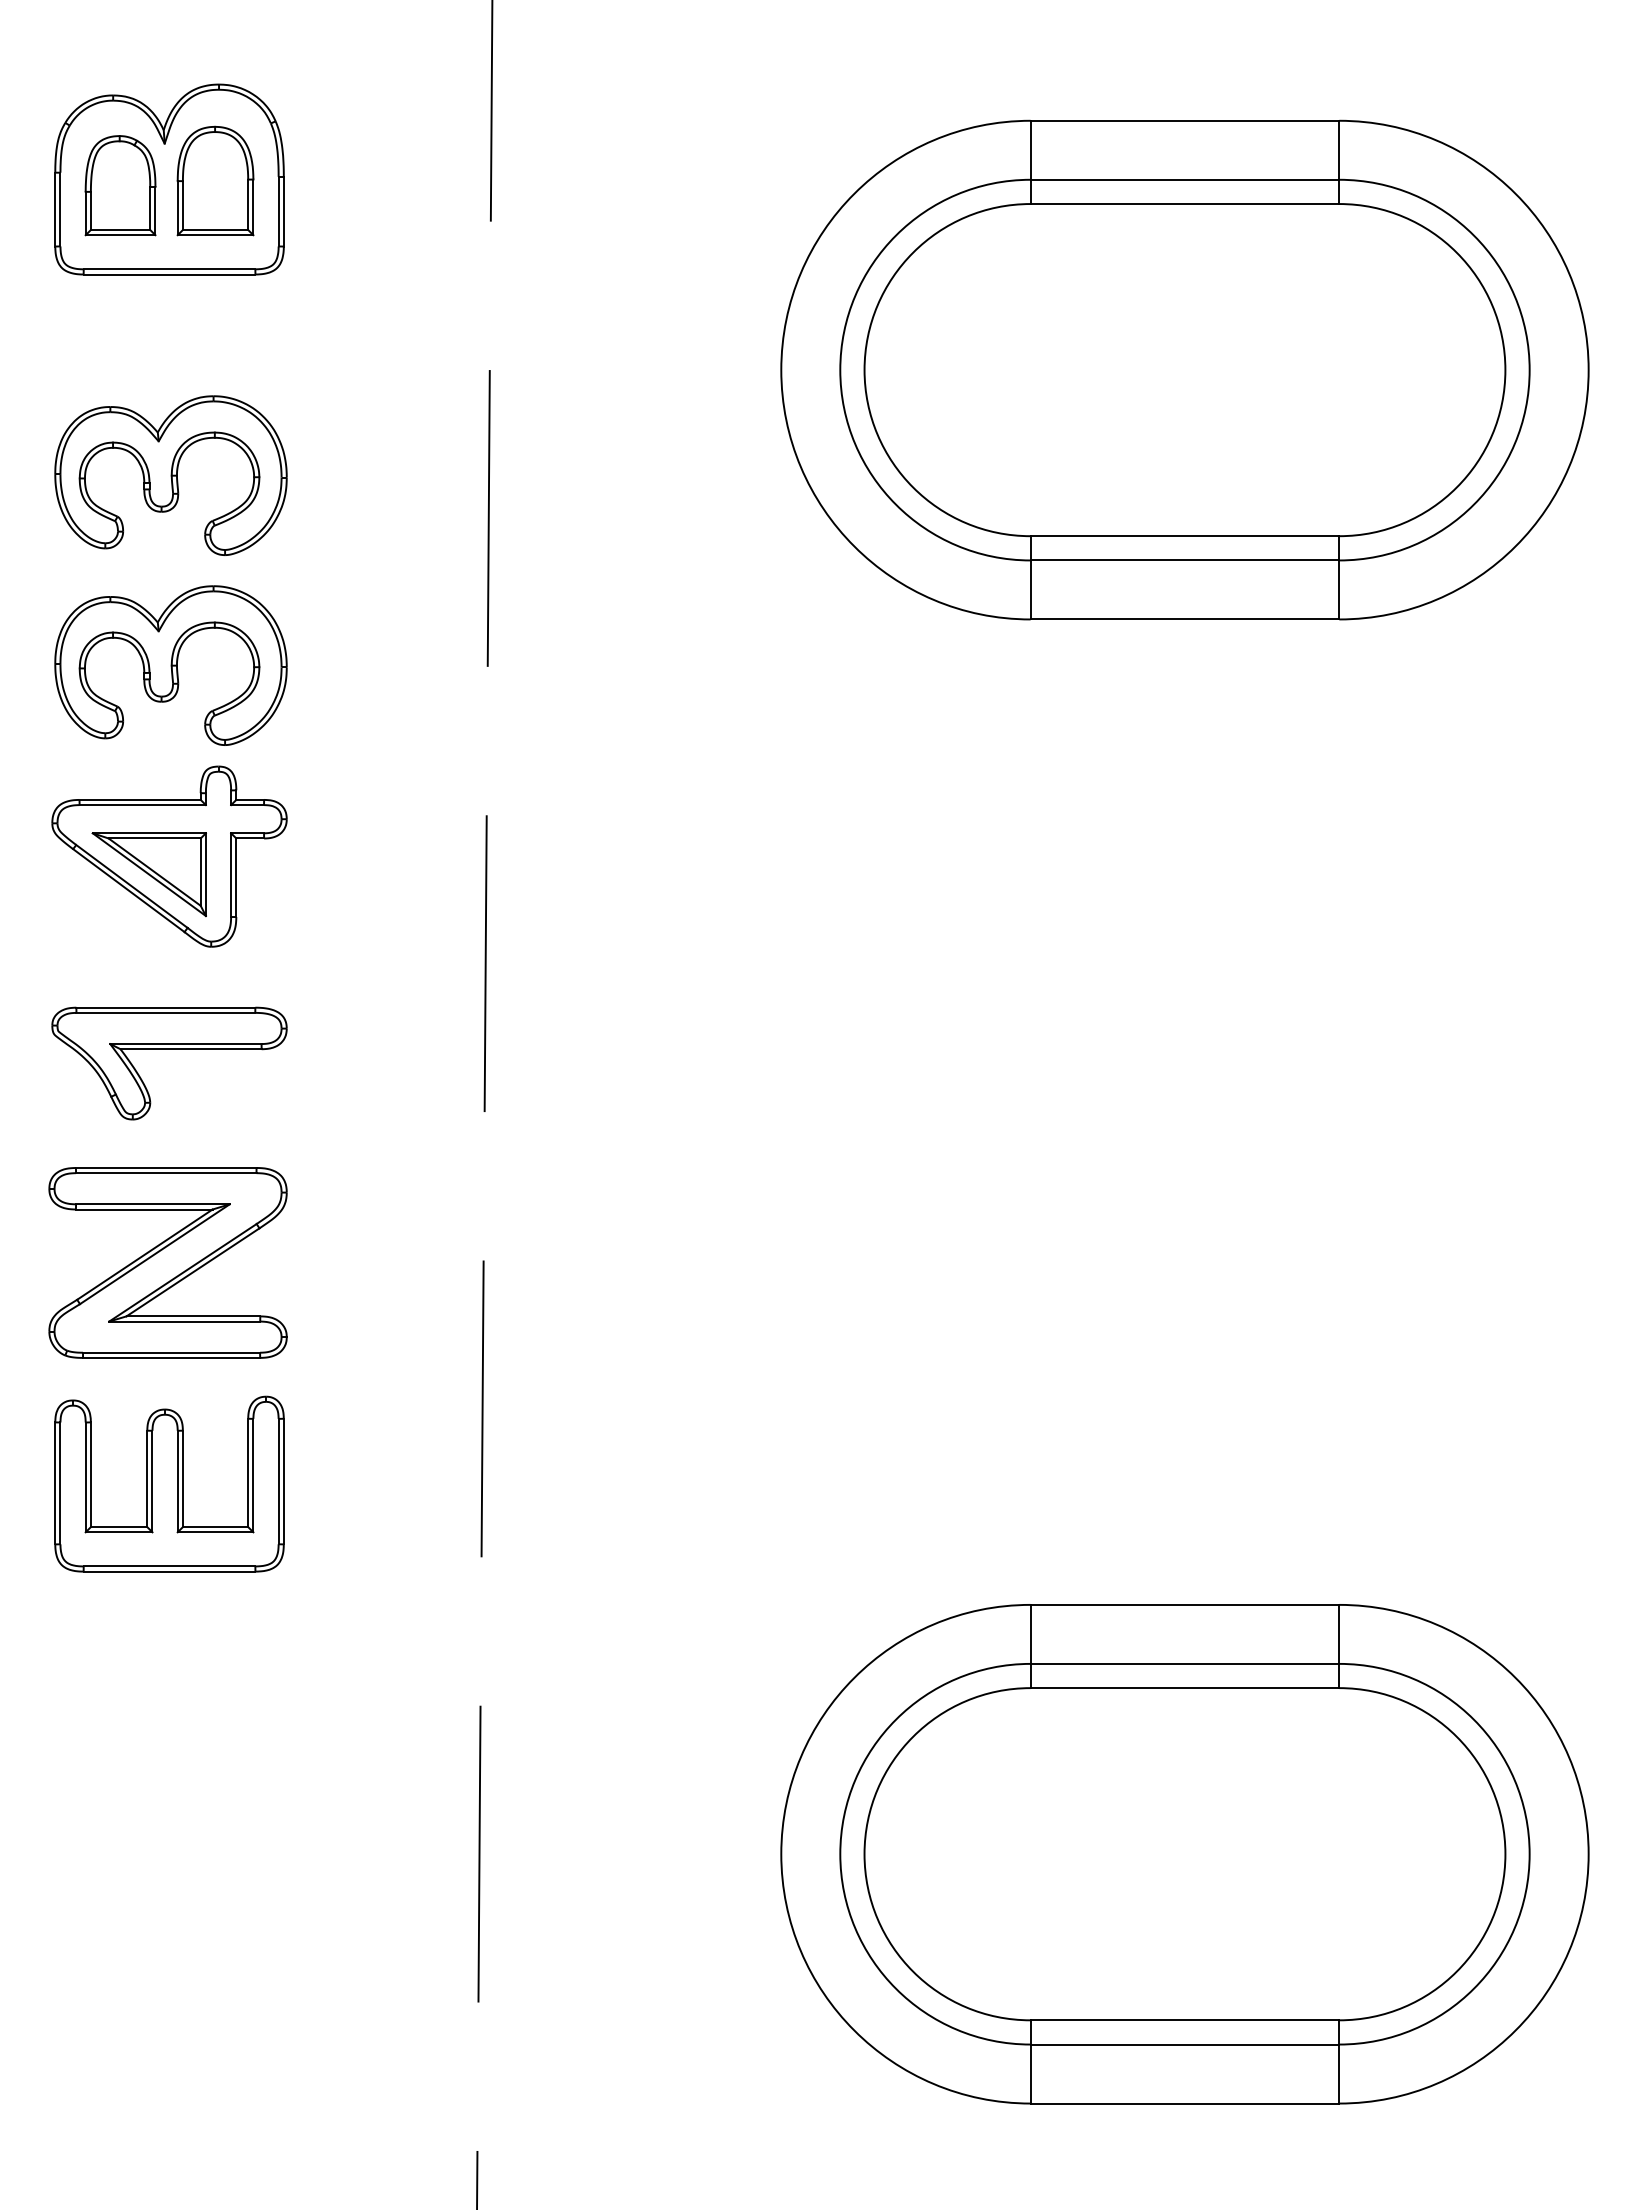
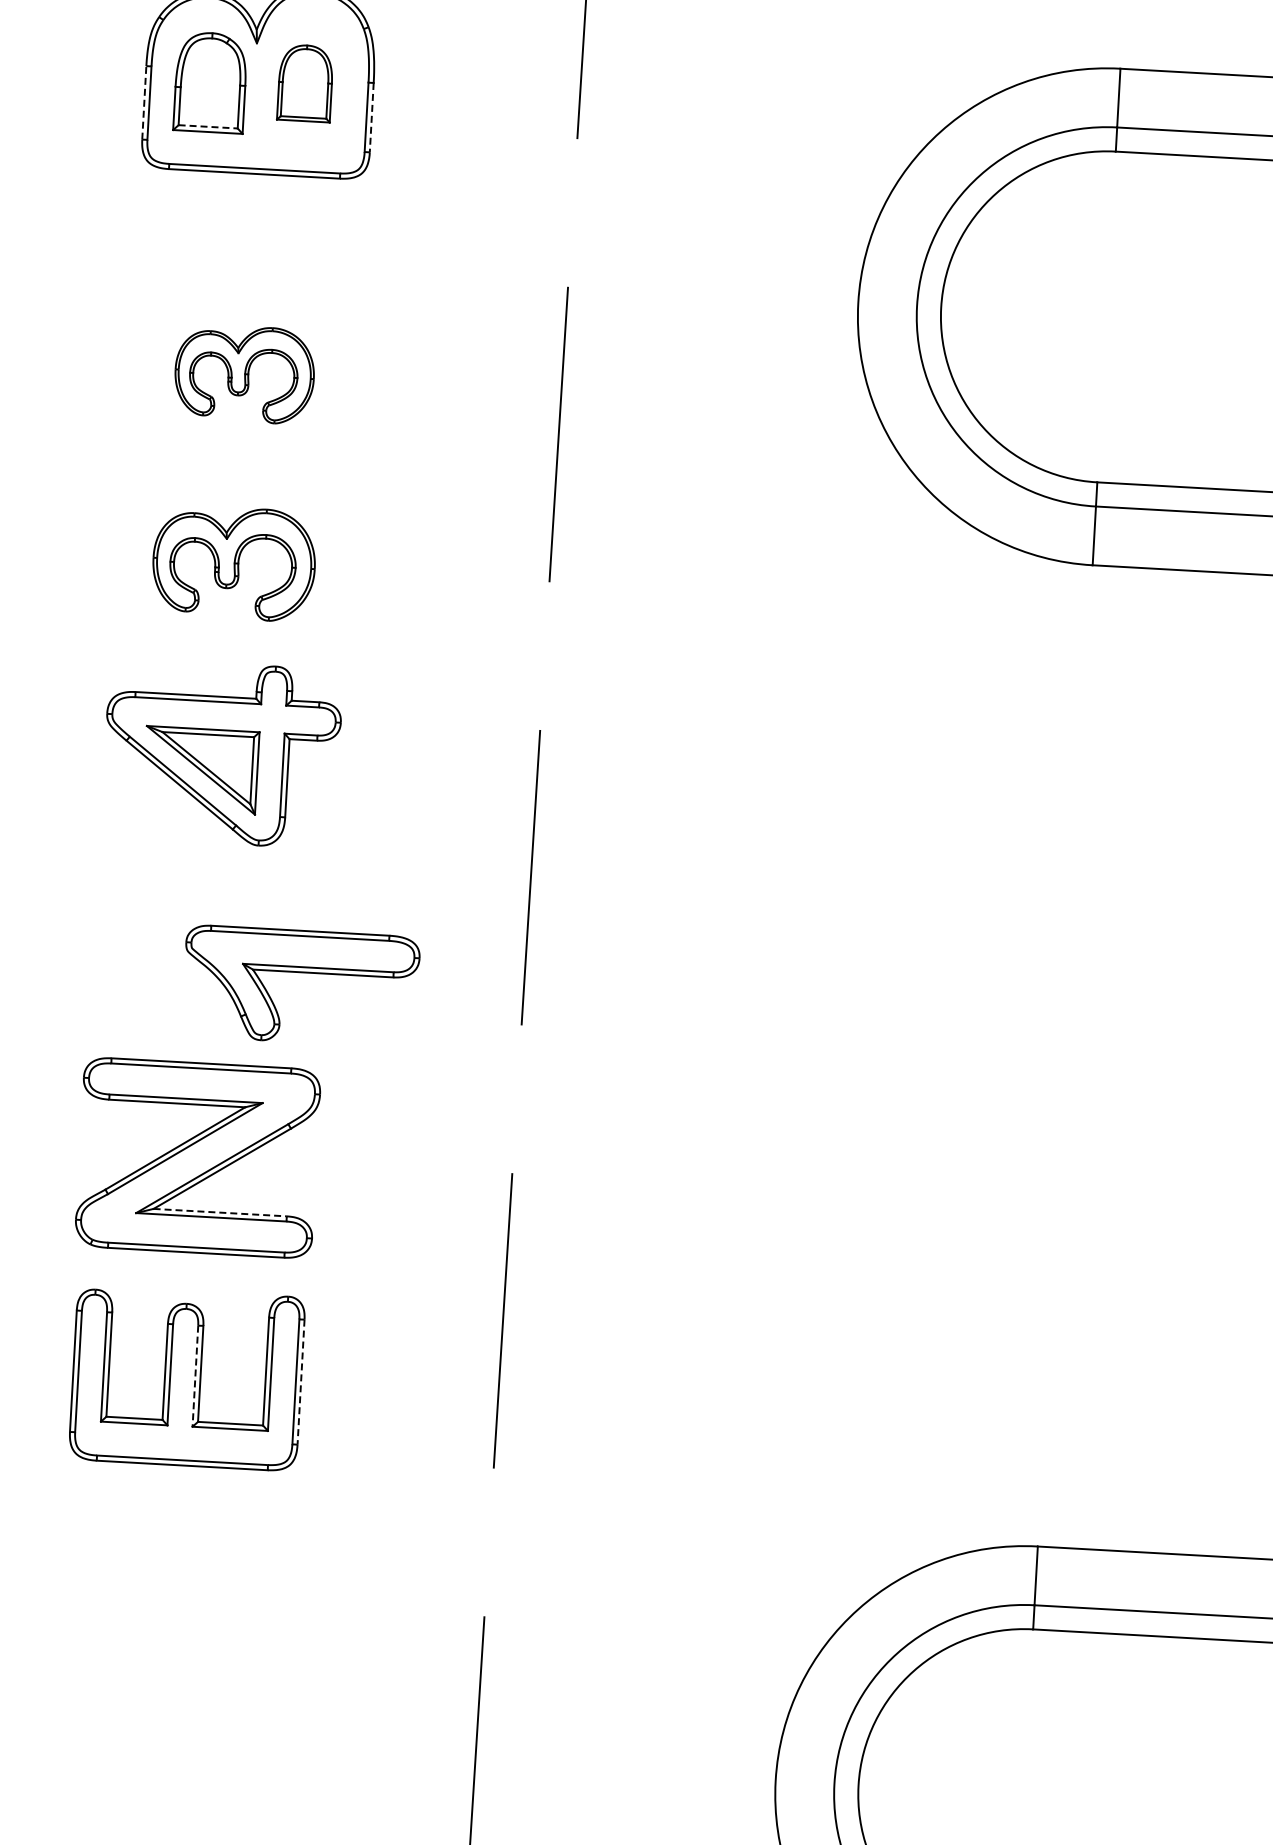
part: (215, 180) -> (305, 82), size x0.7
line: (55, 209) -> (144, 102), solid -> dashed
line: (283, 211) -> (371, 117), solid -> dashed
line: (120, 230) -> (208, 127), solid -> dashed
part: (170, 475) -> (244, 374), size x0.6
part: (170, 665) -> (233, 563), size x0.7
part: (169, 1049) -> (301, 972), moved
line: (193, 1316) -> (220, 1212), solid -> dashed
line: (177, 1481) -> (195, 1376), solid -> dashed
line: (283, 1481) -> (300, 1382), solid -> dashed

